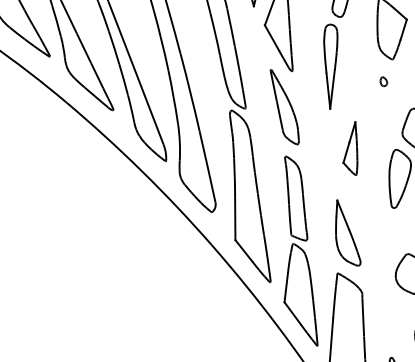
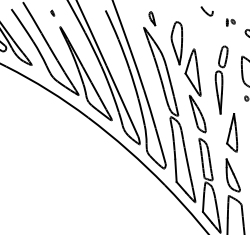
part: (351, 147) -> (232, 132), size x1.43

